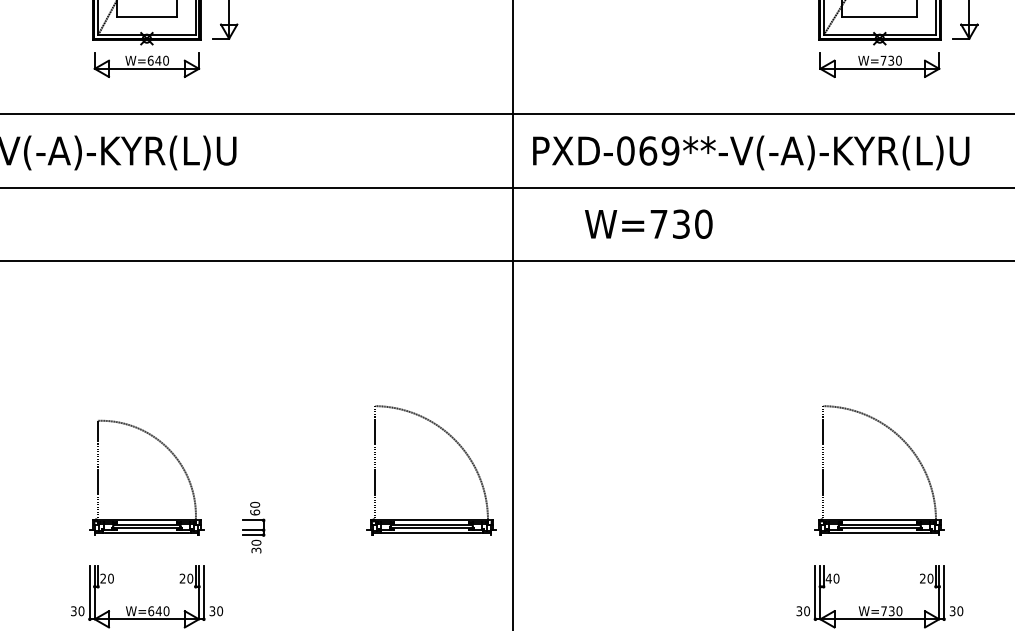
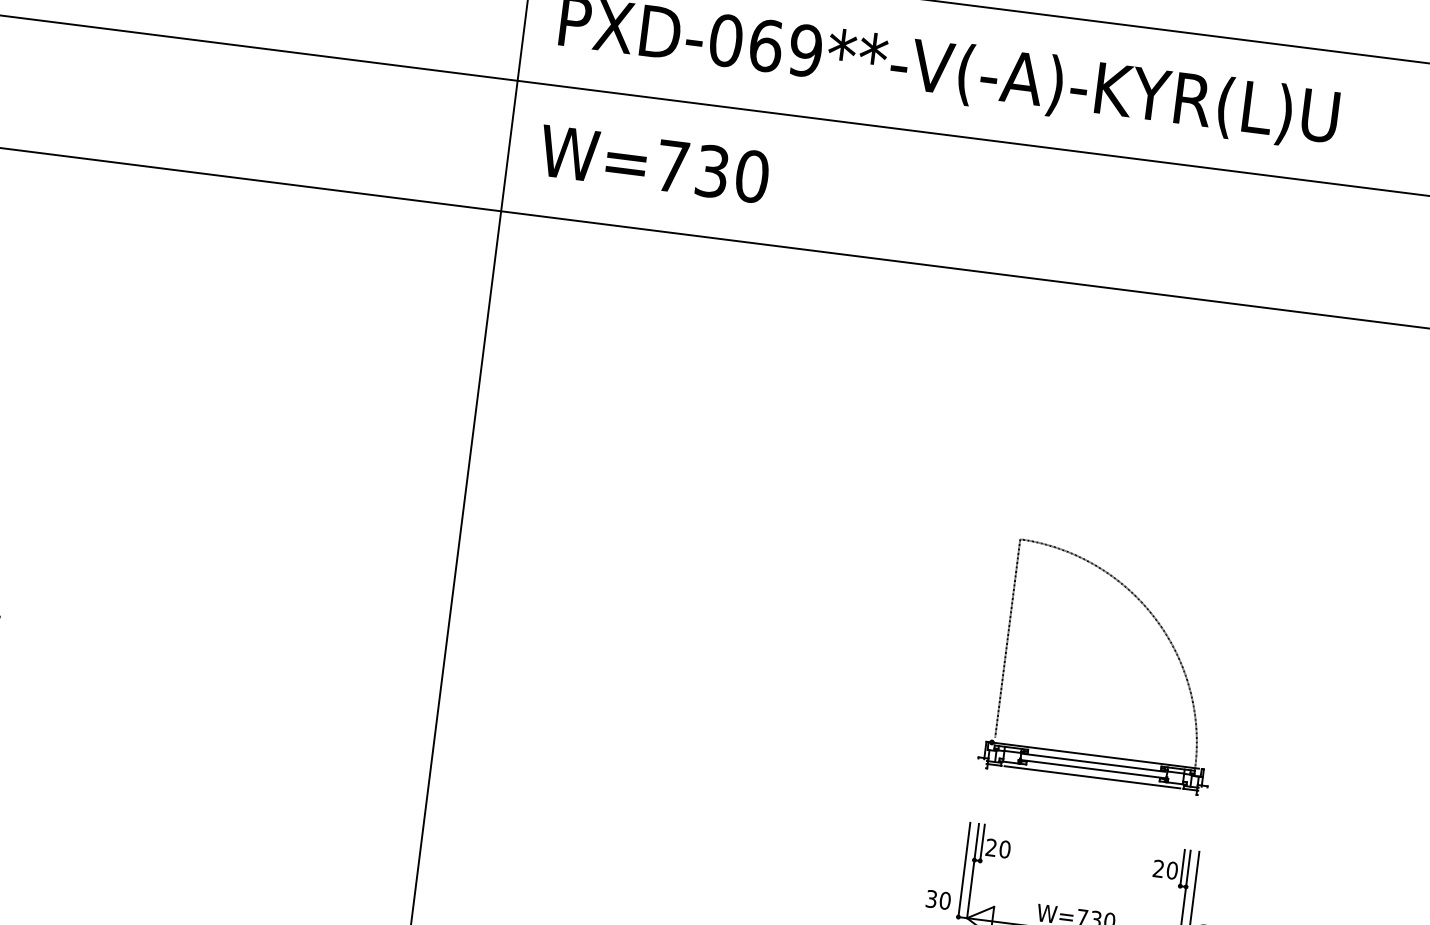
text: (648, 223) -> (654, 162), moved
part: (458, 445) -> (361, 527), removed
text: (828, 578) -> (990, 847), 40 -> 20

